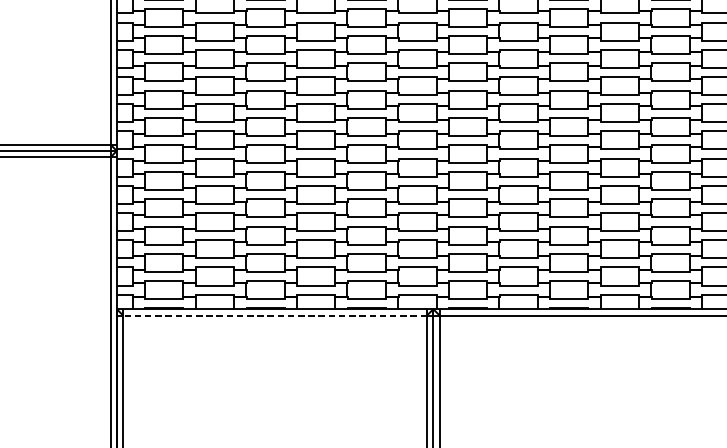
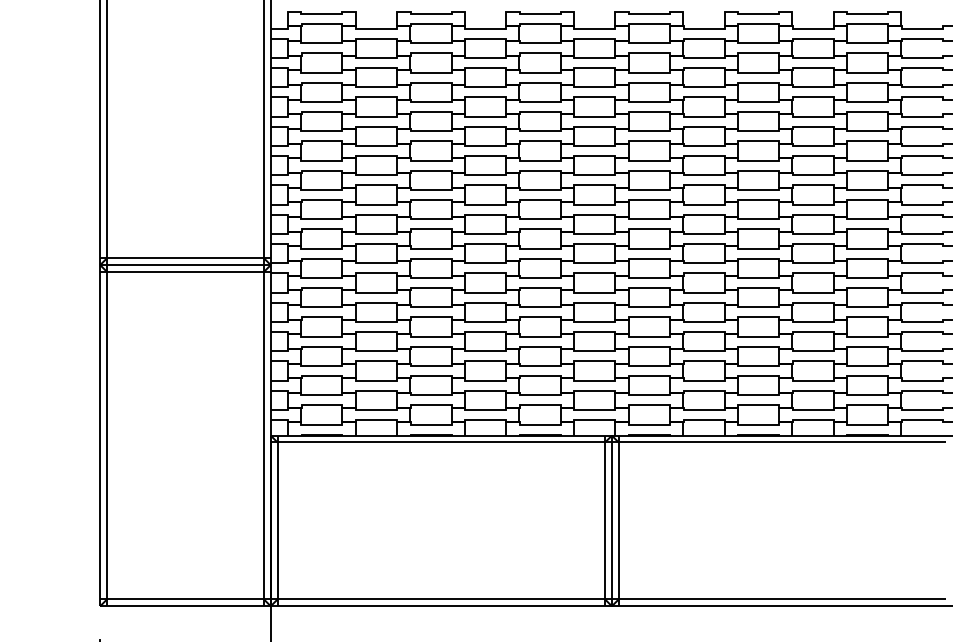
line: (275, 315) -> (441, 442), dashed -> solid

